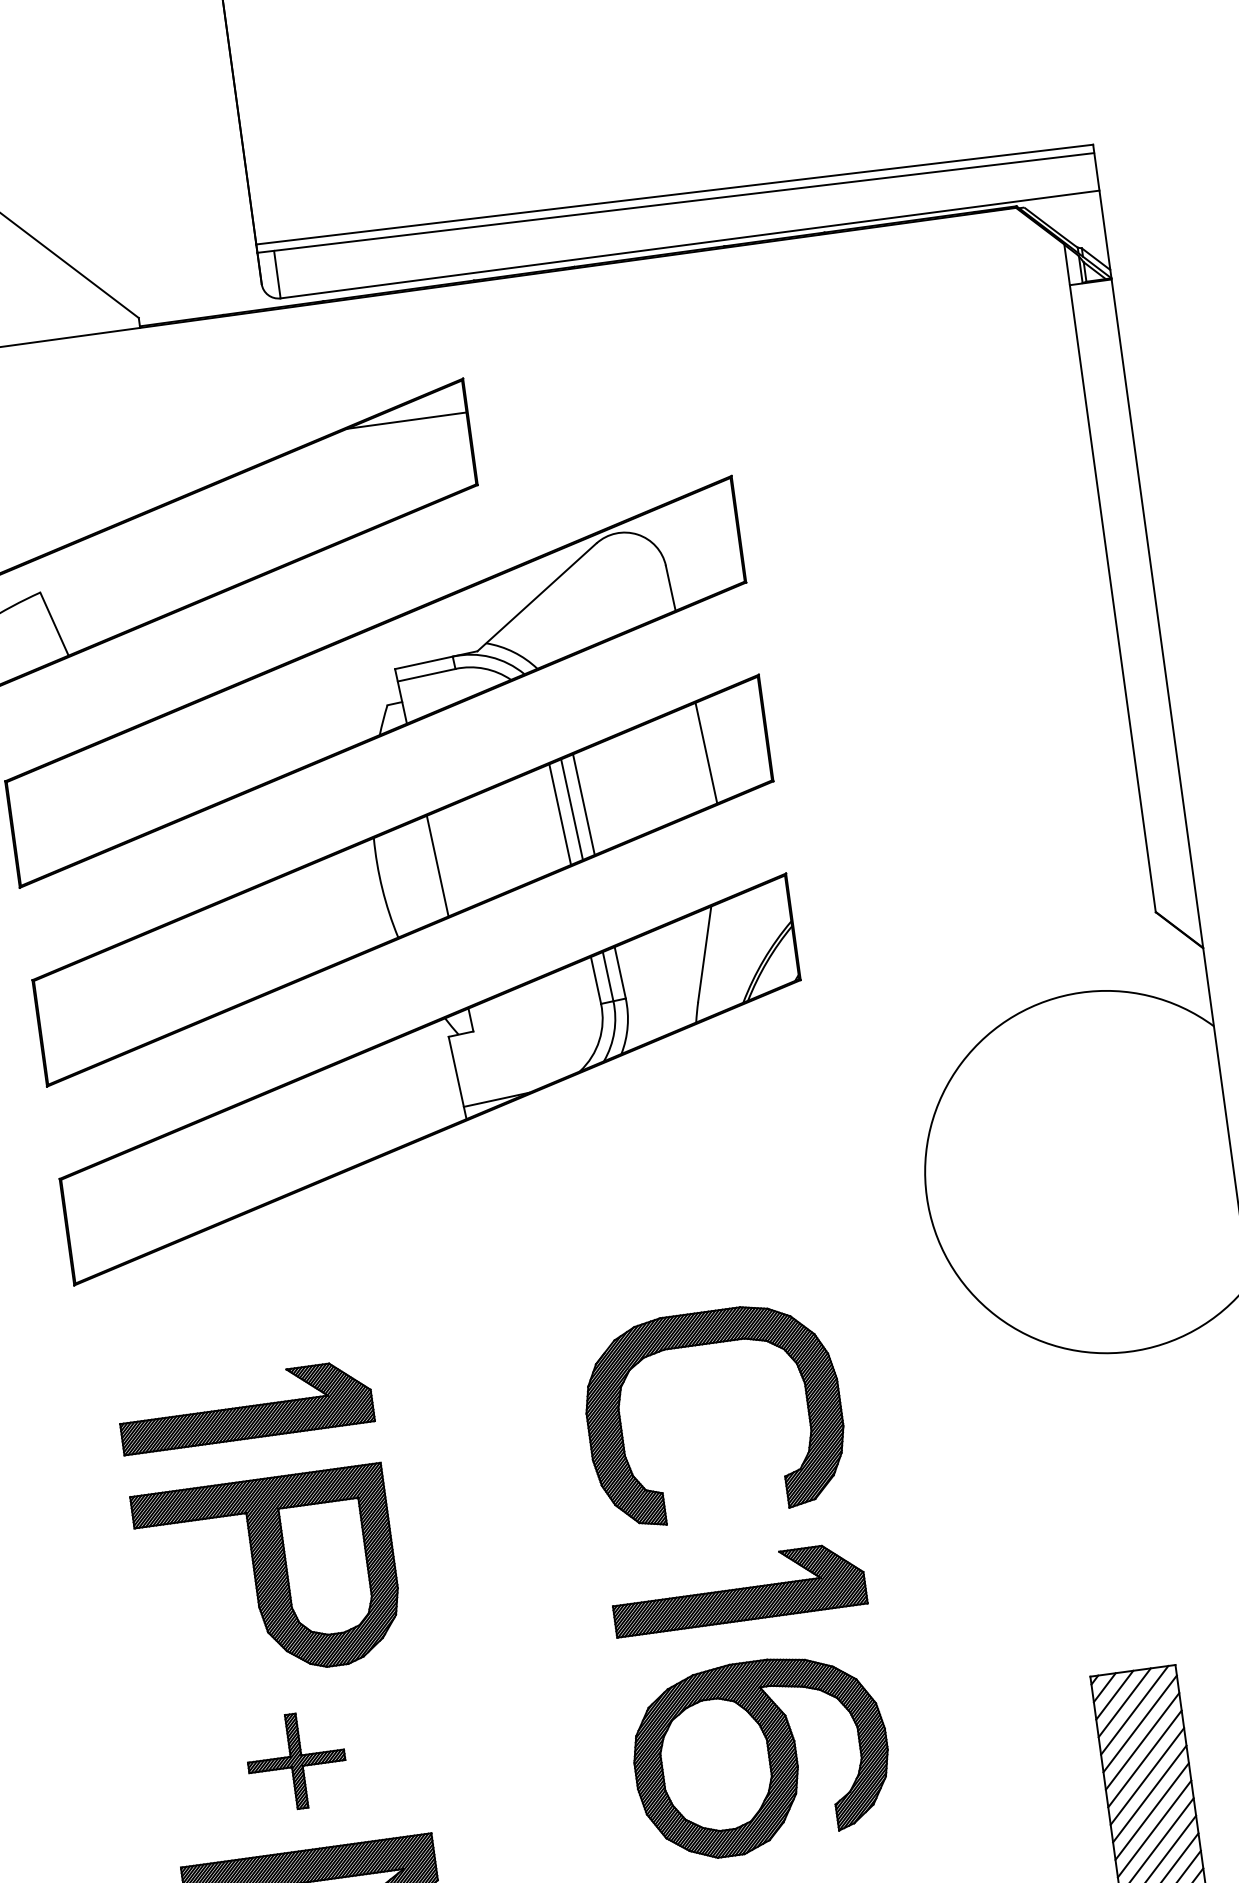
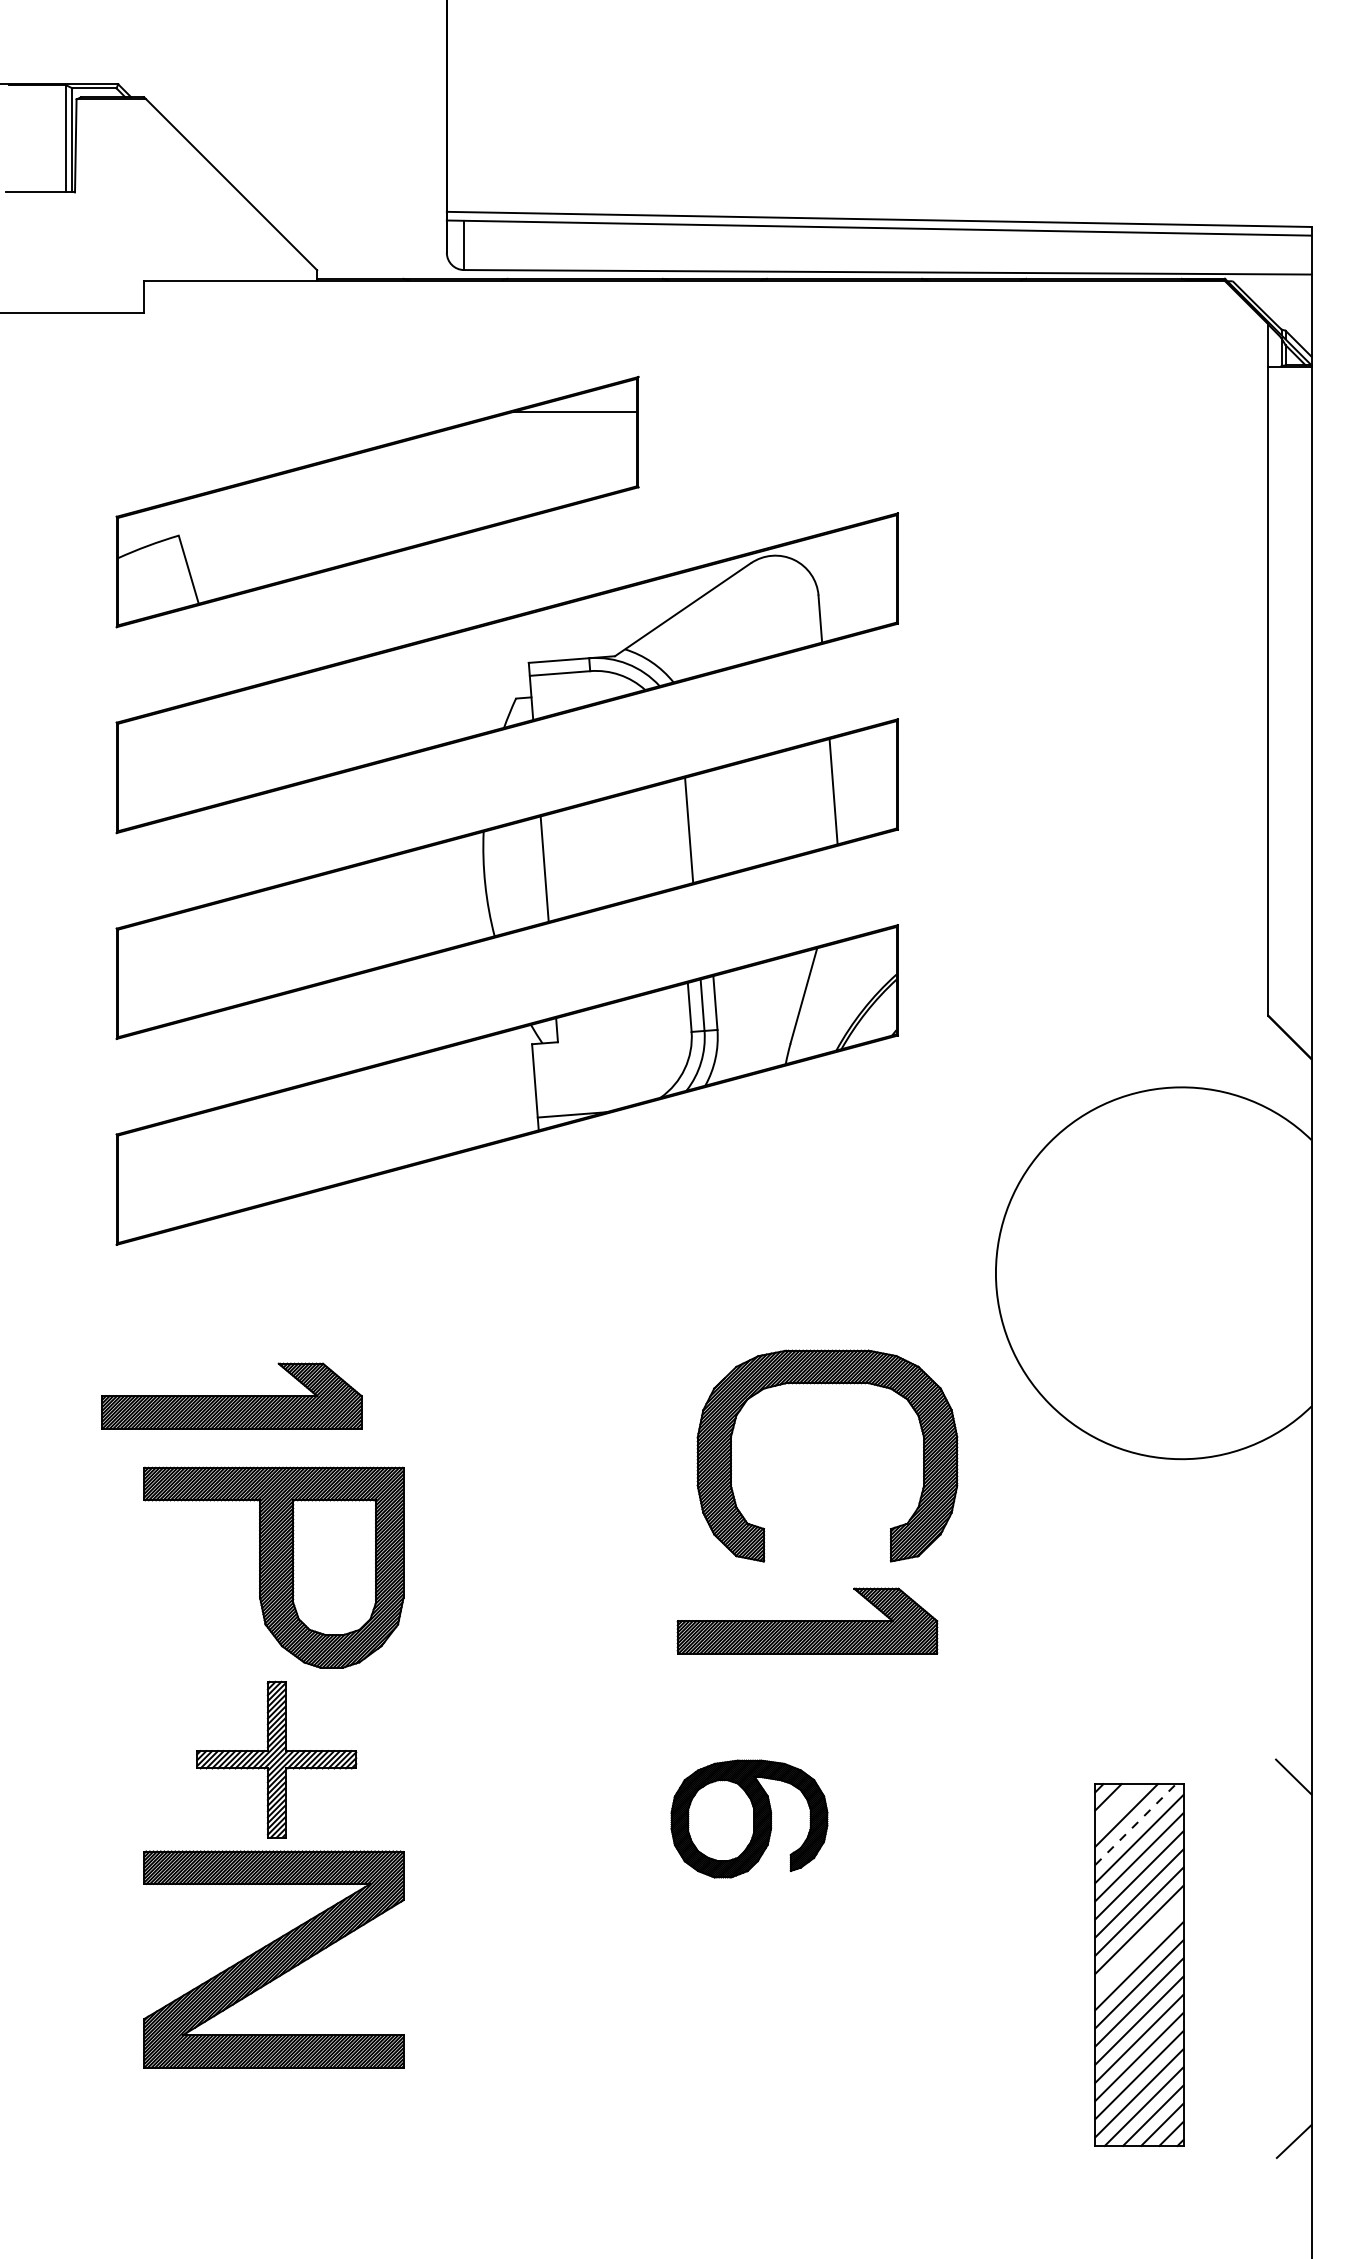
line: (583, 804) -> (701, 826), removed
line: (560, 814) -> (676, 833), removed
part: (705, 1345) -> (828, 1384), moved
part: (244, 1406) -> (231, 1395), moved
part: (738, 1588) -> (807, 1620), moved
line: (1114, 1695) -> (1117, 1806), removed
line: (1135, 1710) -> (1136, 1824), solid -> dashed
part: (761, 1755) -> (749, 1818), size x0.6
part: (296, 1761) -> (276, 1759), size x1.6
line: (1154, 1828) -> (1139, 1947), removed

